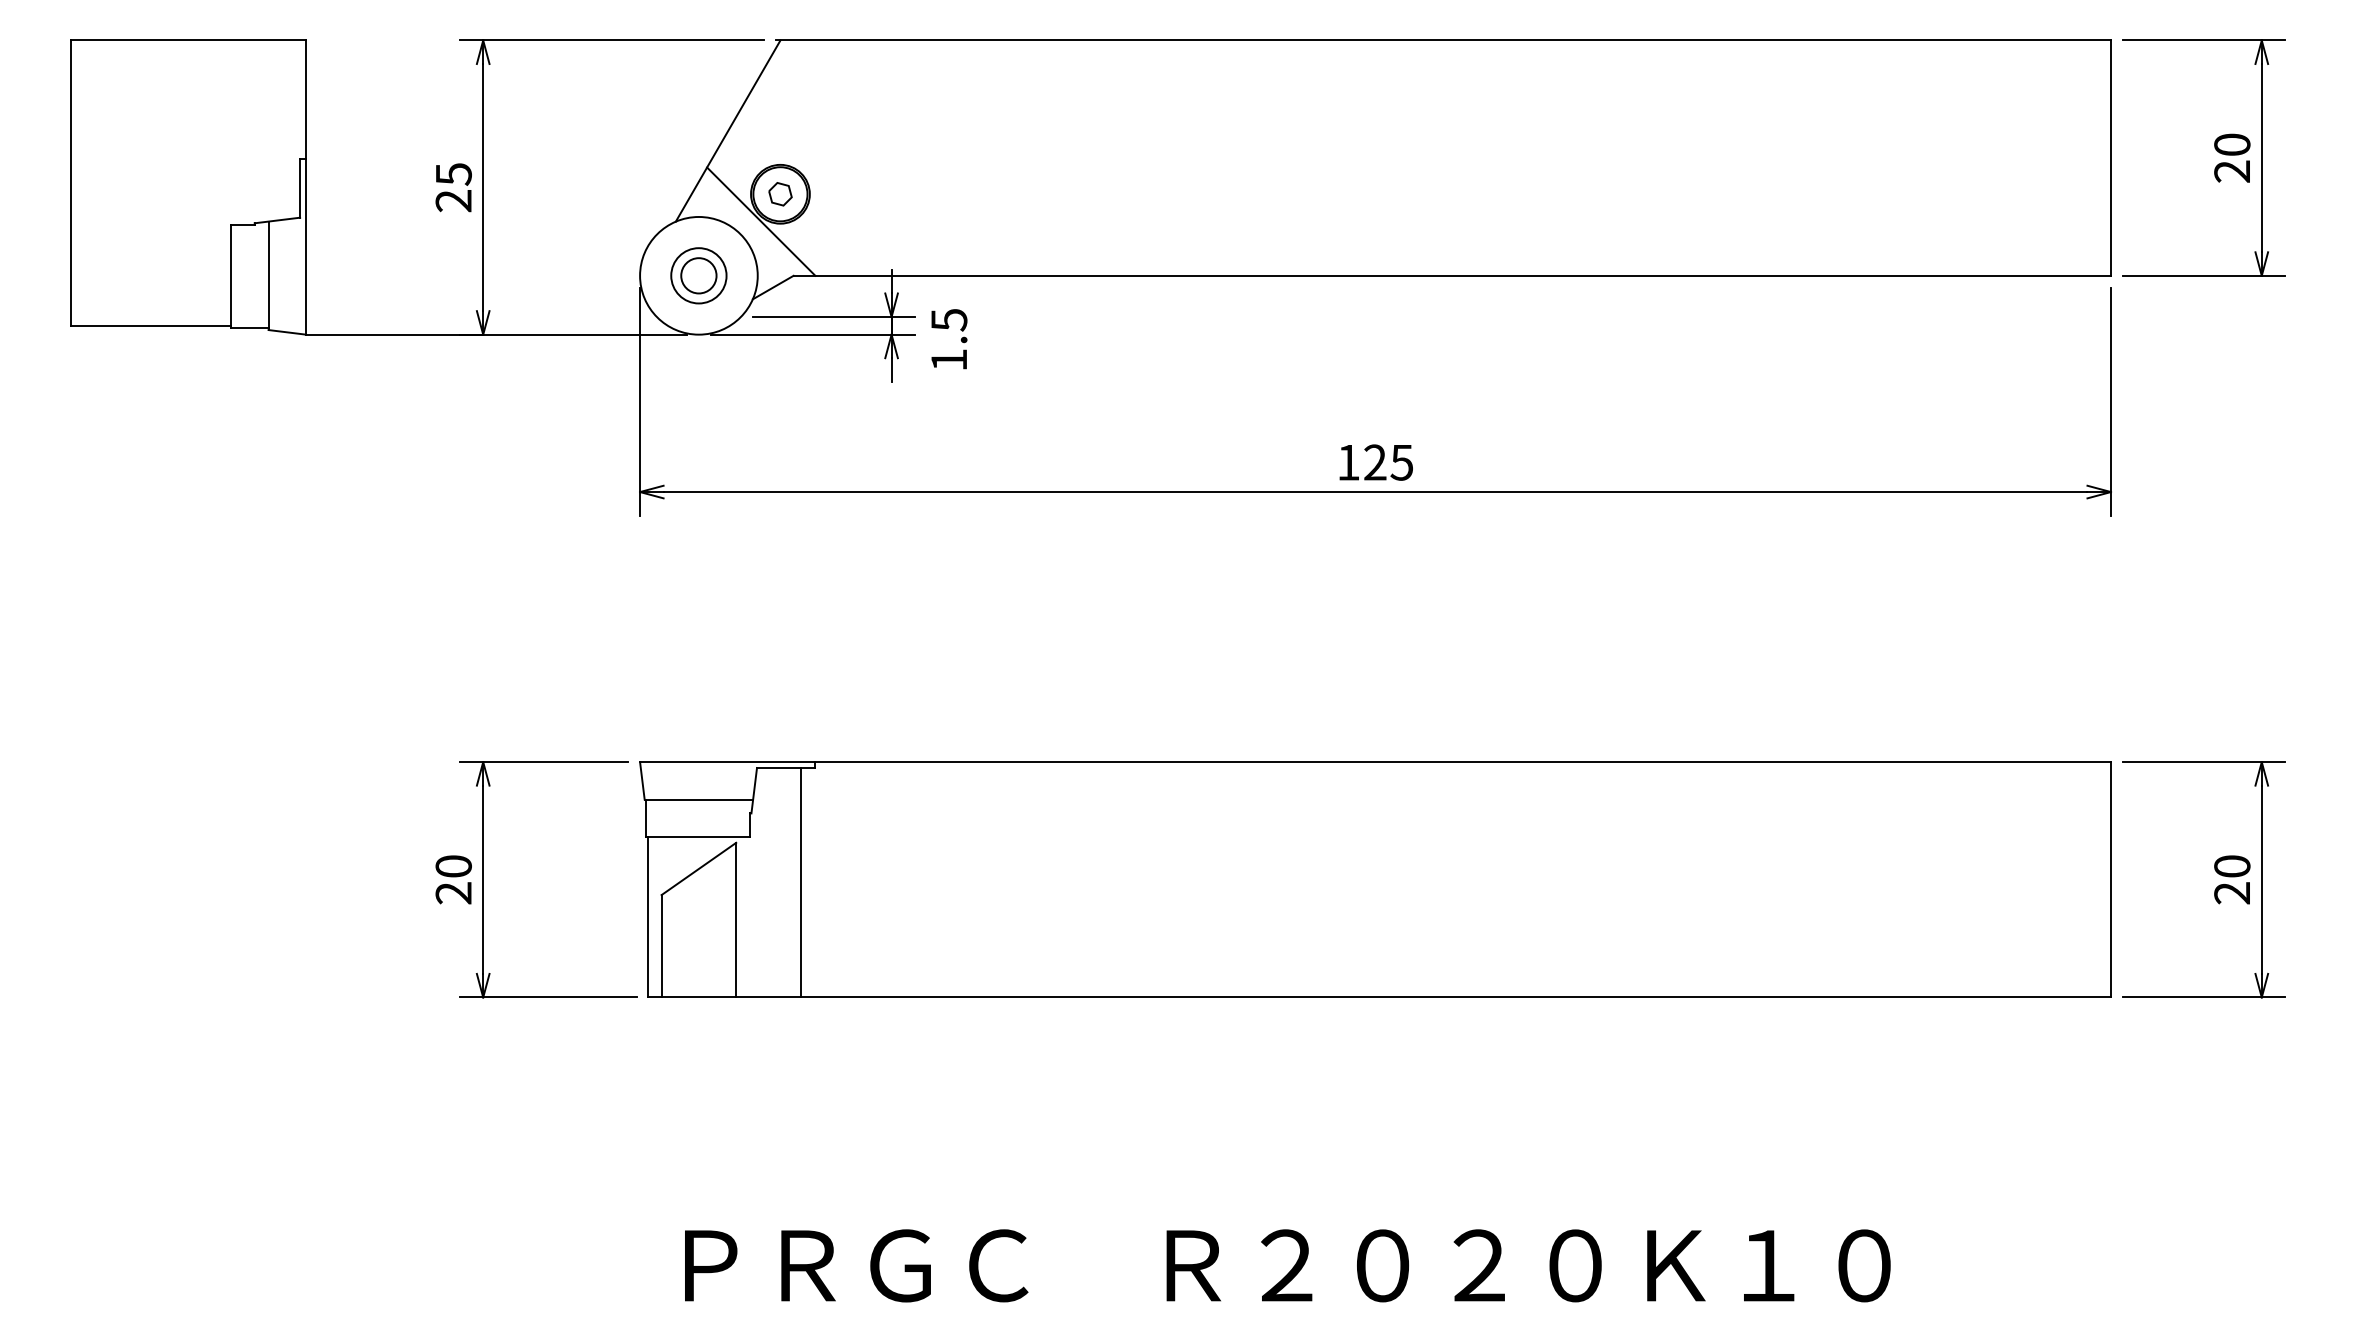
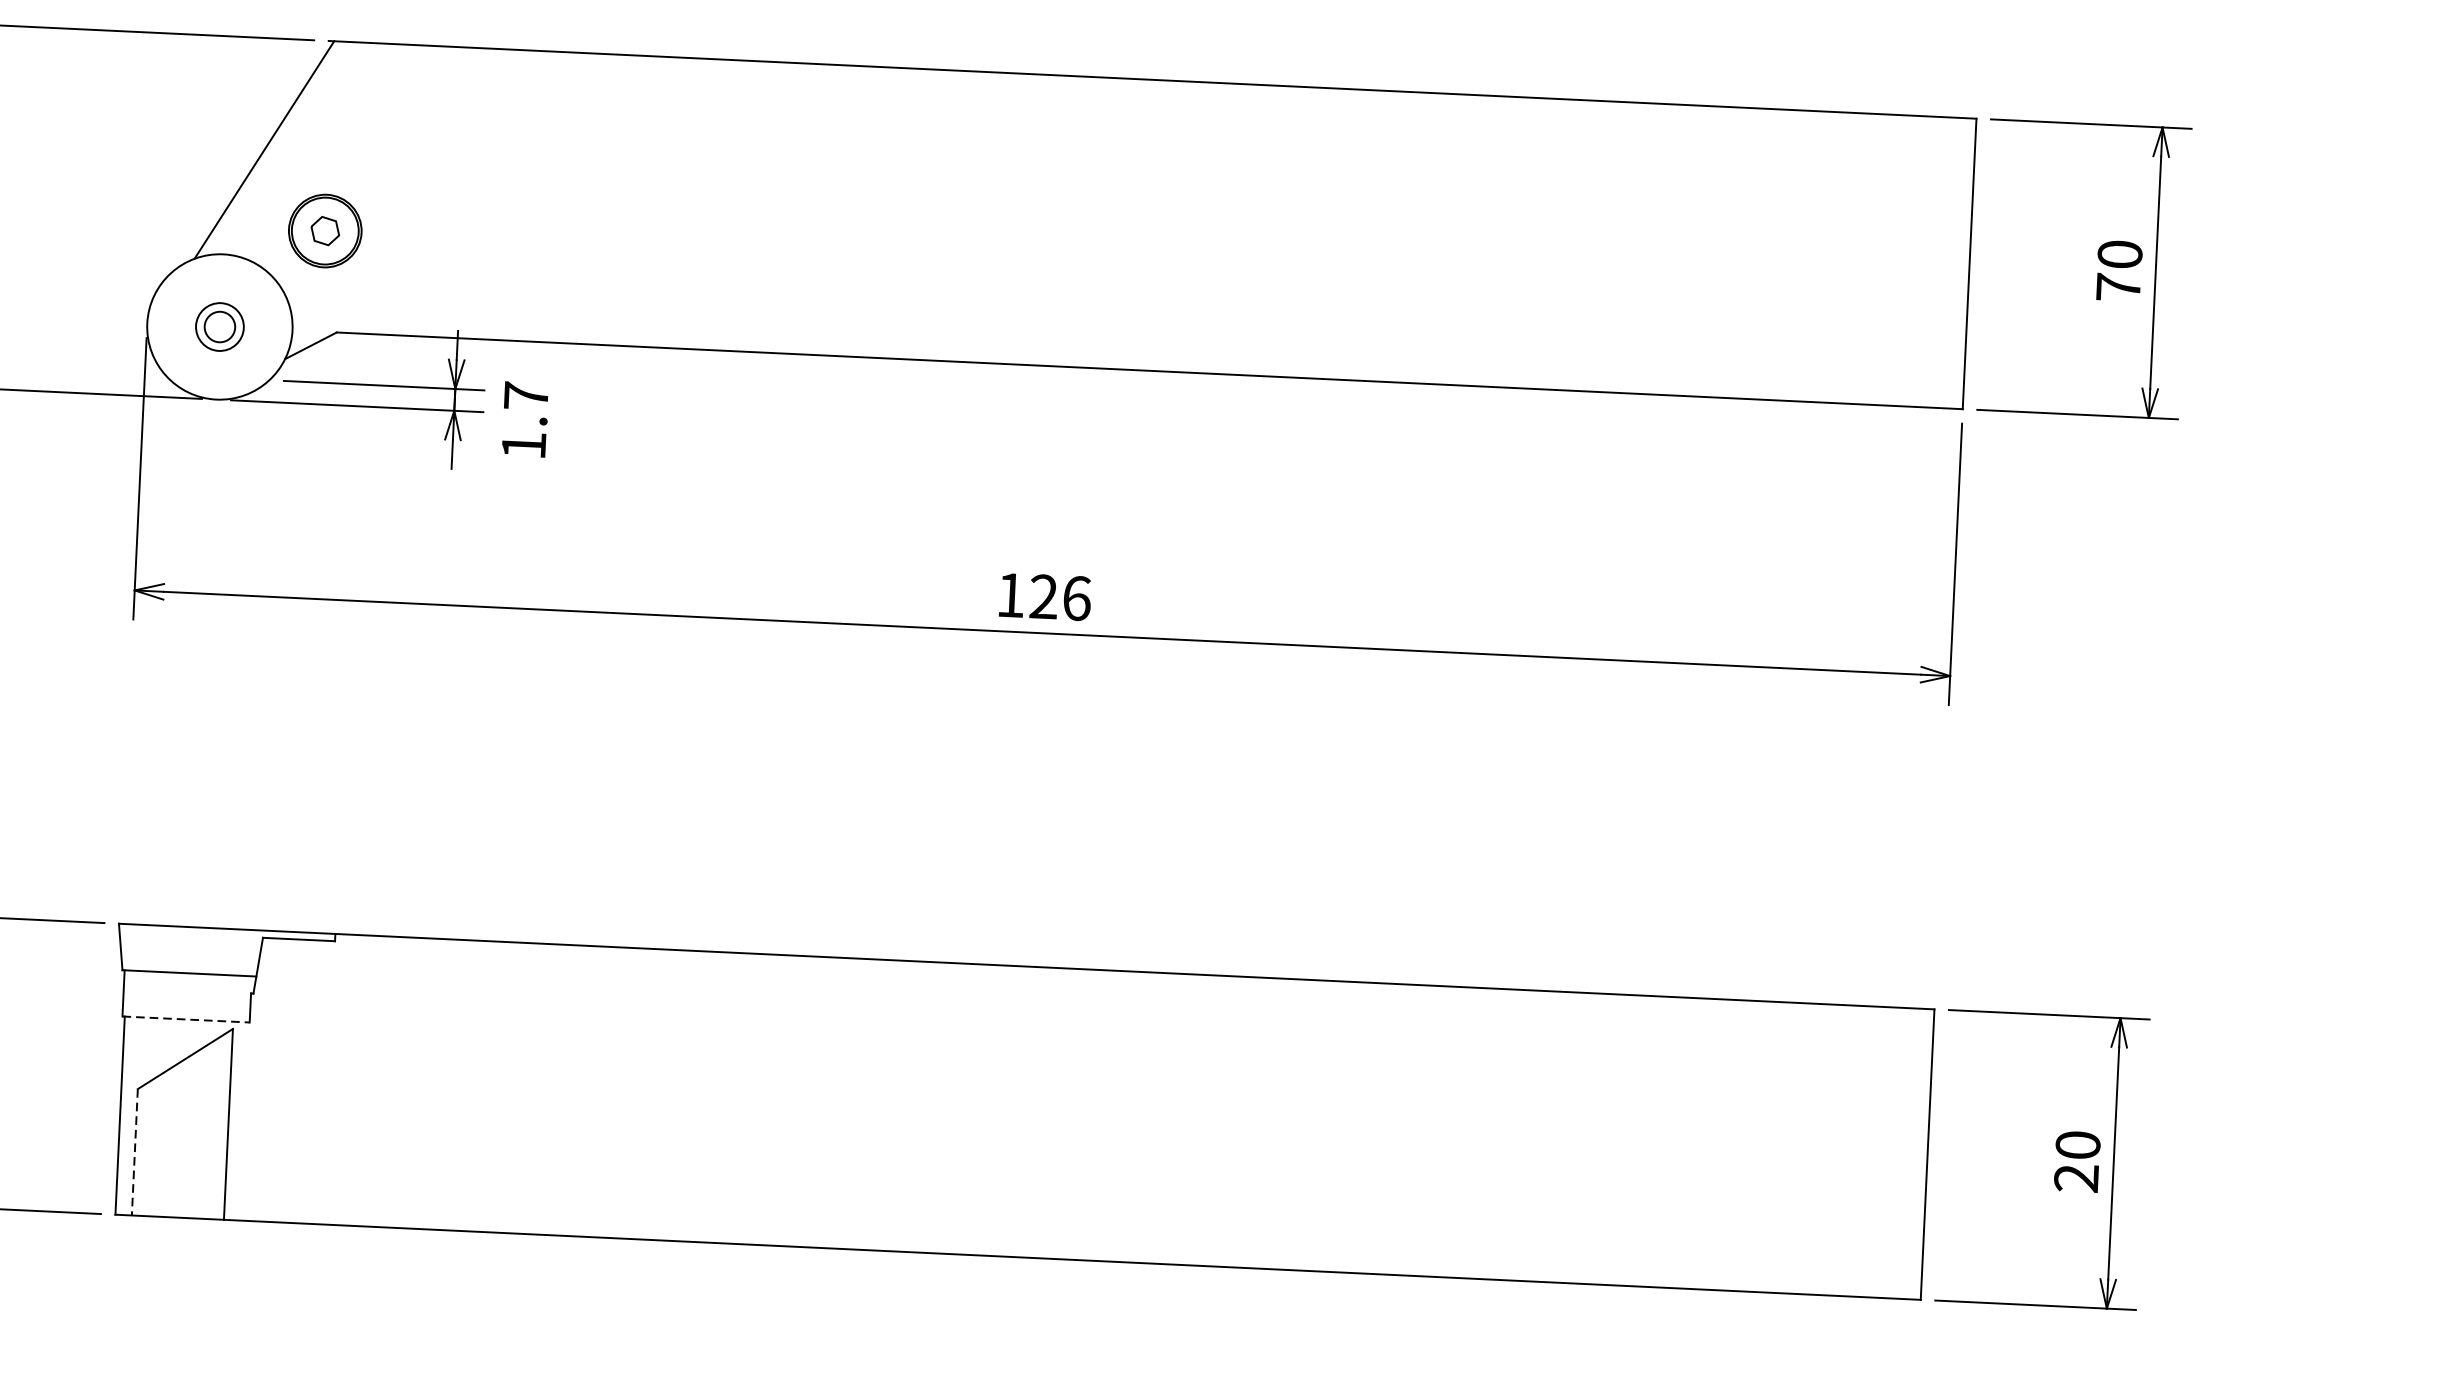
text: (2231, 171) -> (2117, 287), 20 -> 70
line: (761, 221) -> (300, 263), removed
part: (698, 275) -> (219, 326), size x0.7
text: (949, 319) -> (526, 395), 1.5 -> 1.7
text: (1401, 462) -> (1076, 598), 125 -> 126
line: (697, 836) -> (185, 1018), solid -> dashed
line: (800, 882) -> (309, 1081), removed
line: (661, 946) -> (134, 1152), solid -> dashed

